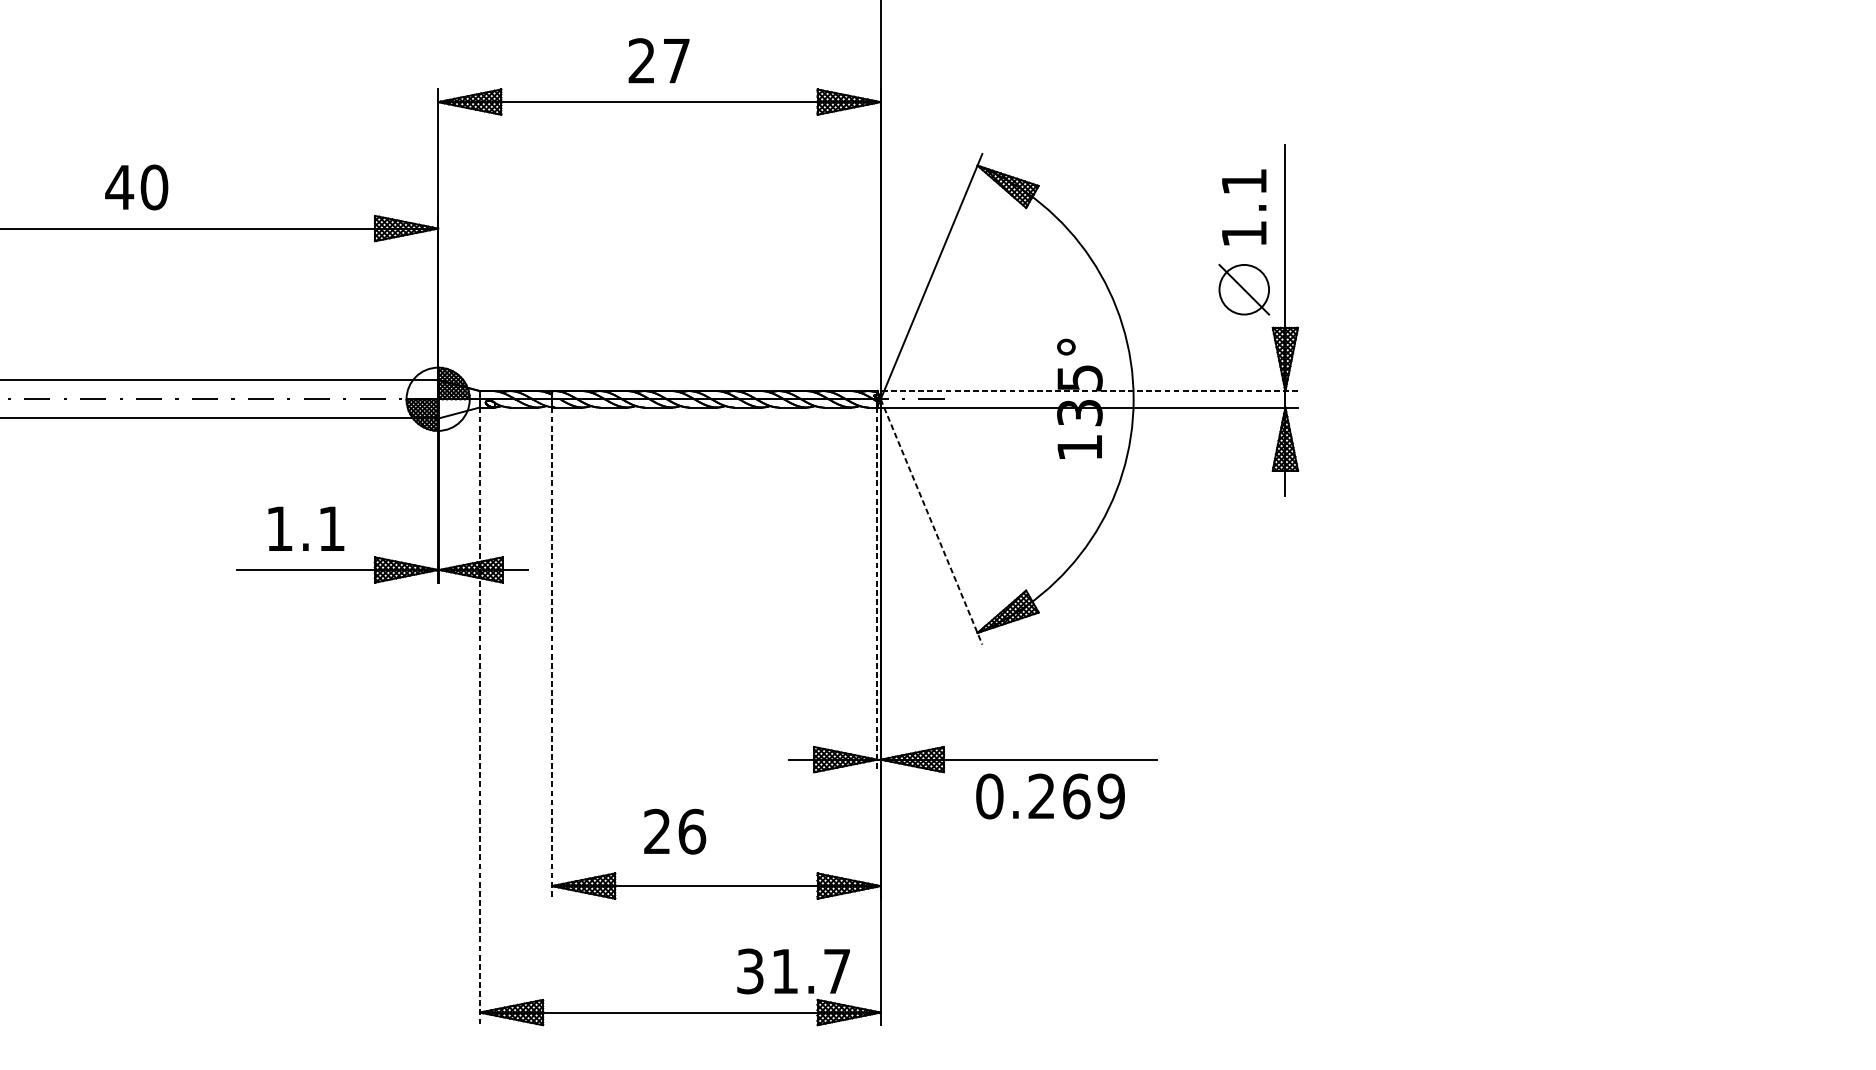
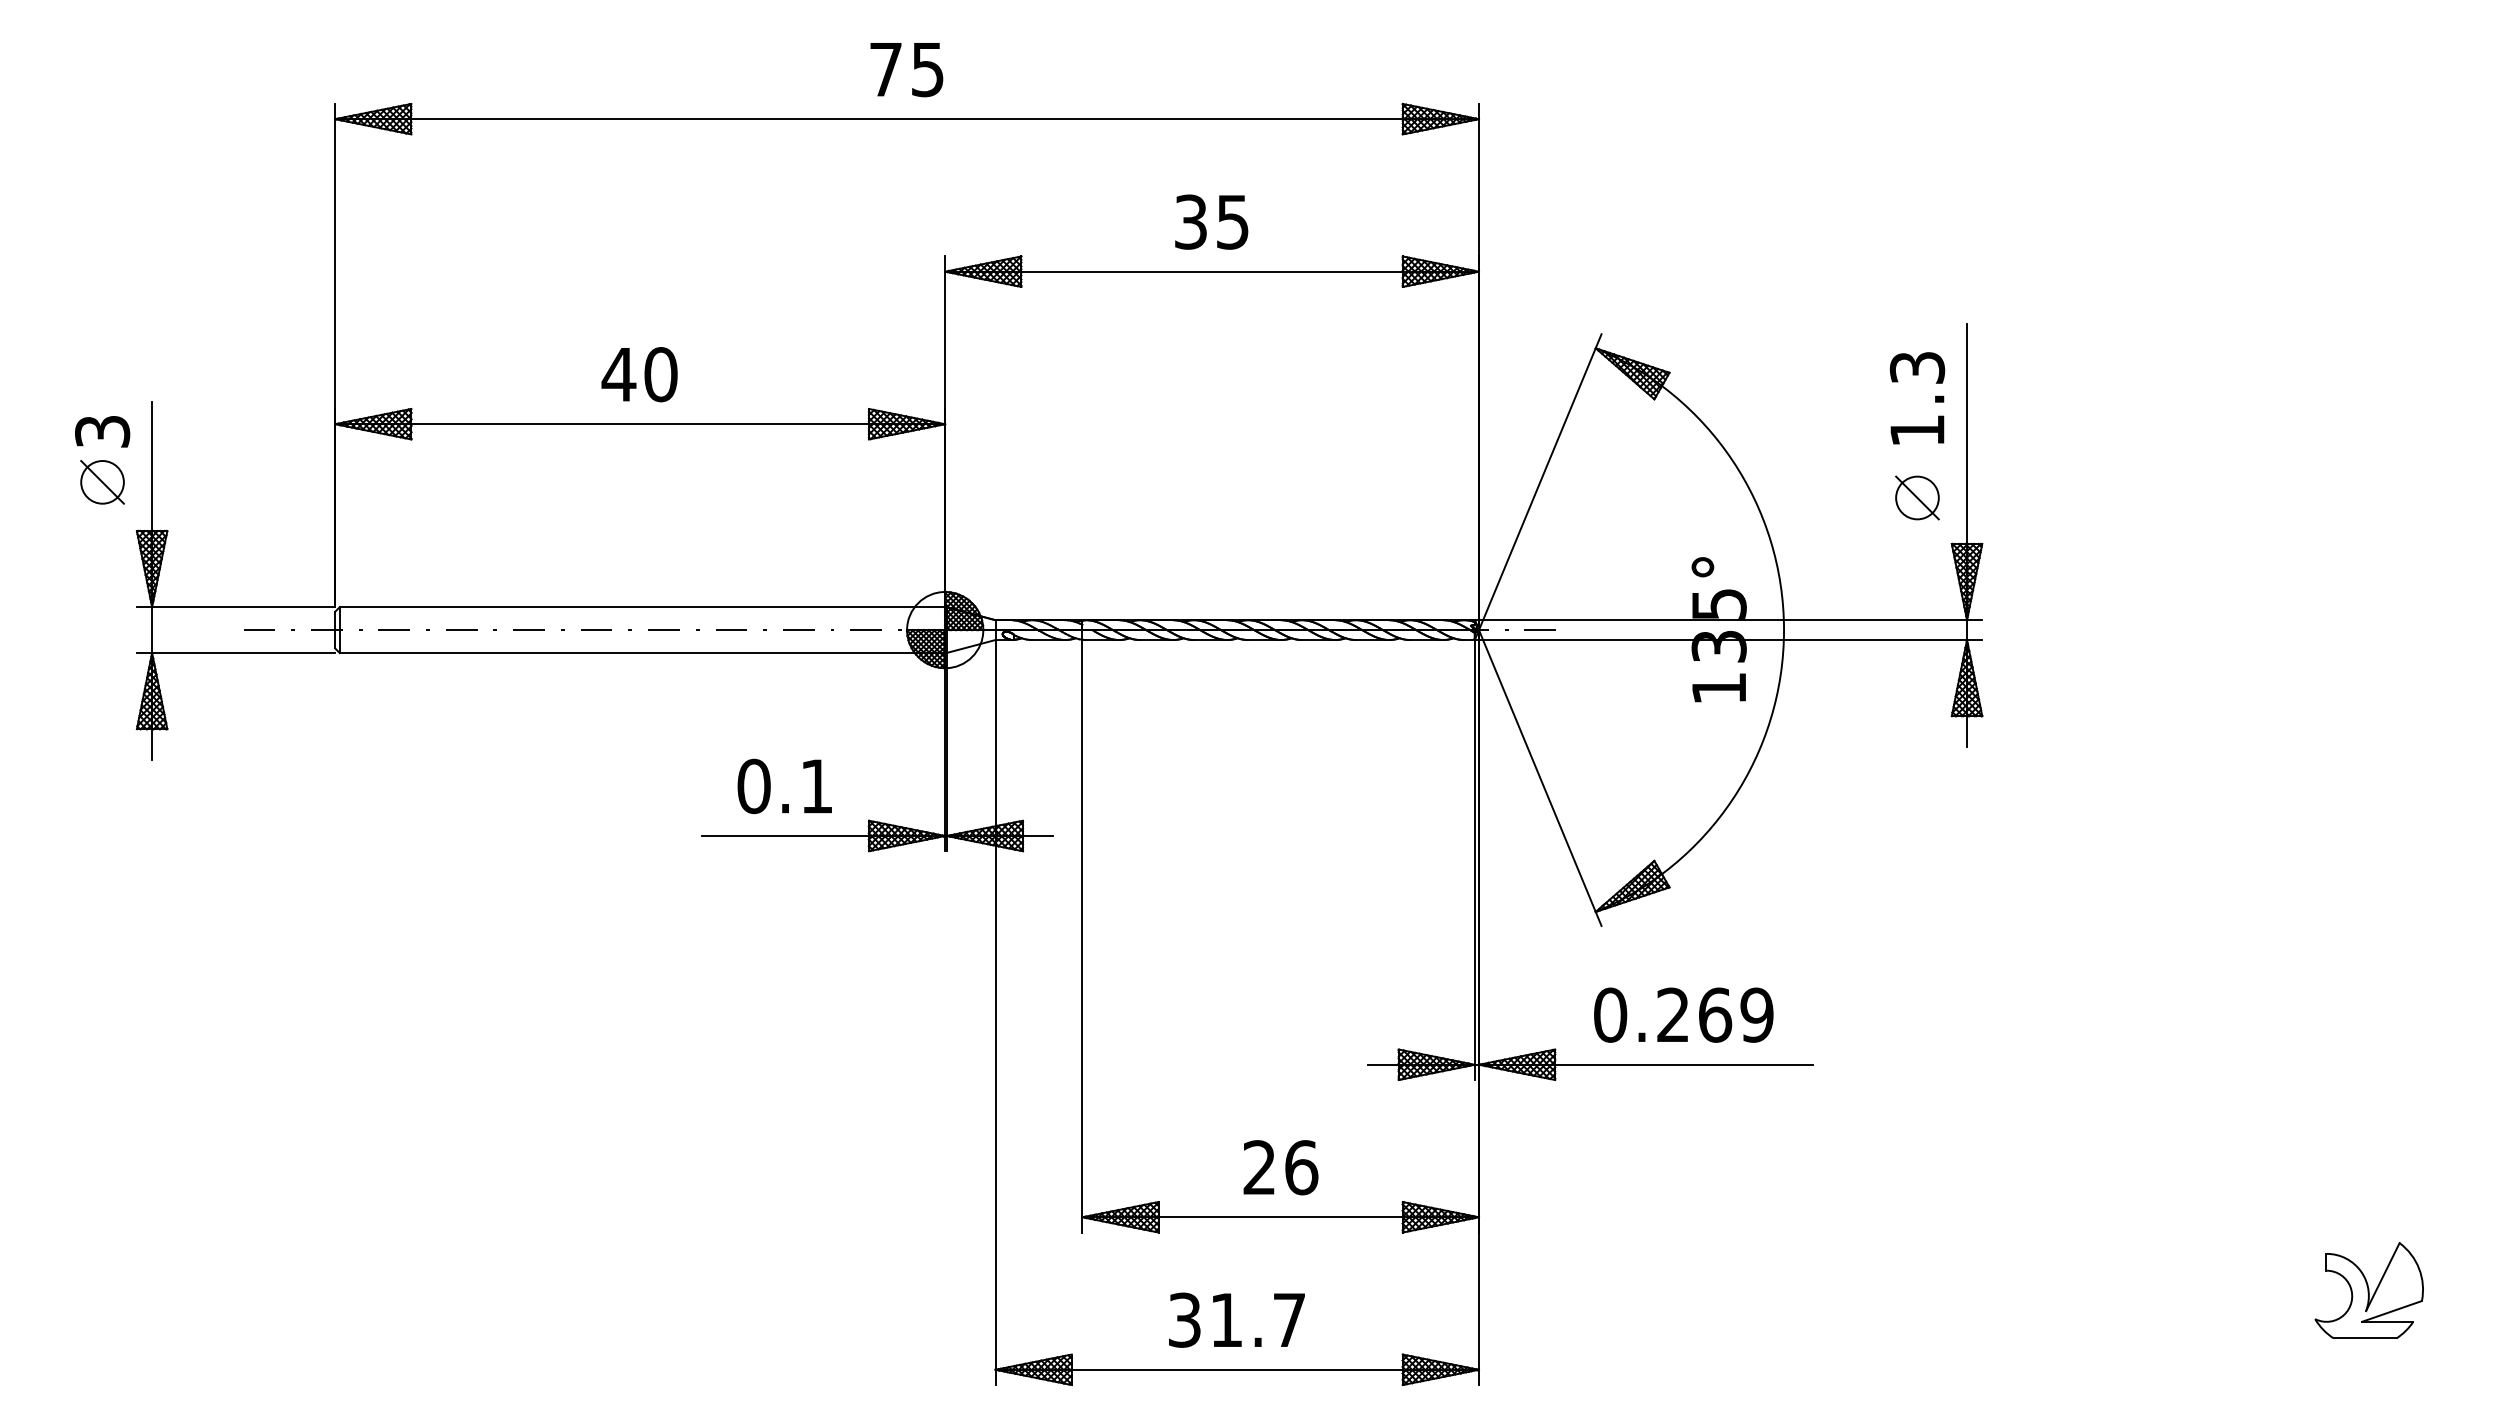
text: (658, 60) -> (1211, 221), 27 -> 35
text: (1244, 181) -> (1917, 367), 1.1 -> 1.3
text: (136, 187) -> (639, 374), moved
part: (1244, 289) -> (1917, 497), size x0.71
line: (1087, 391) -> (1728, 620), dashed -> solid
line: (931, 522) -> (1540, 778), dashed -> solid
text: (279, 528) -> (753, 786), 1.1 -> 0.1
line: (877, 590) -> (1474, 860), dashed -> solid
line: (552, 653) -> (1082, 936), dashed -> solid
line: (479, 716) -> (995, 1012), dashed -> solid
text: (1050, 795) -> (1683, 1014), moved
text: (674, 831) -> (1280, 1167), moved
part: (1618, 946) -> (2368, 1290), added
text: (793, 970) -> (1236, 1319), moved

